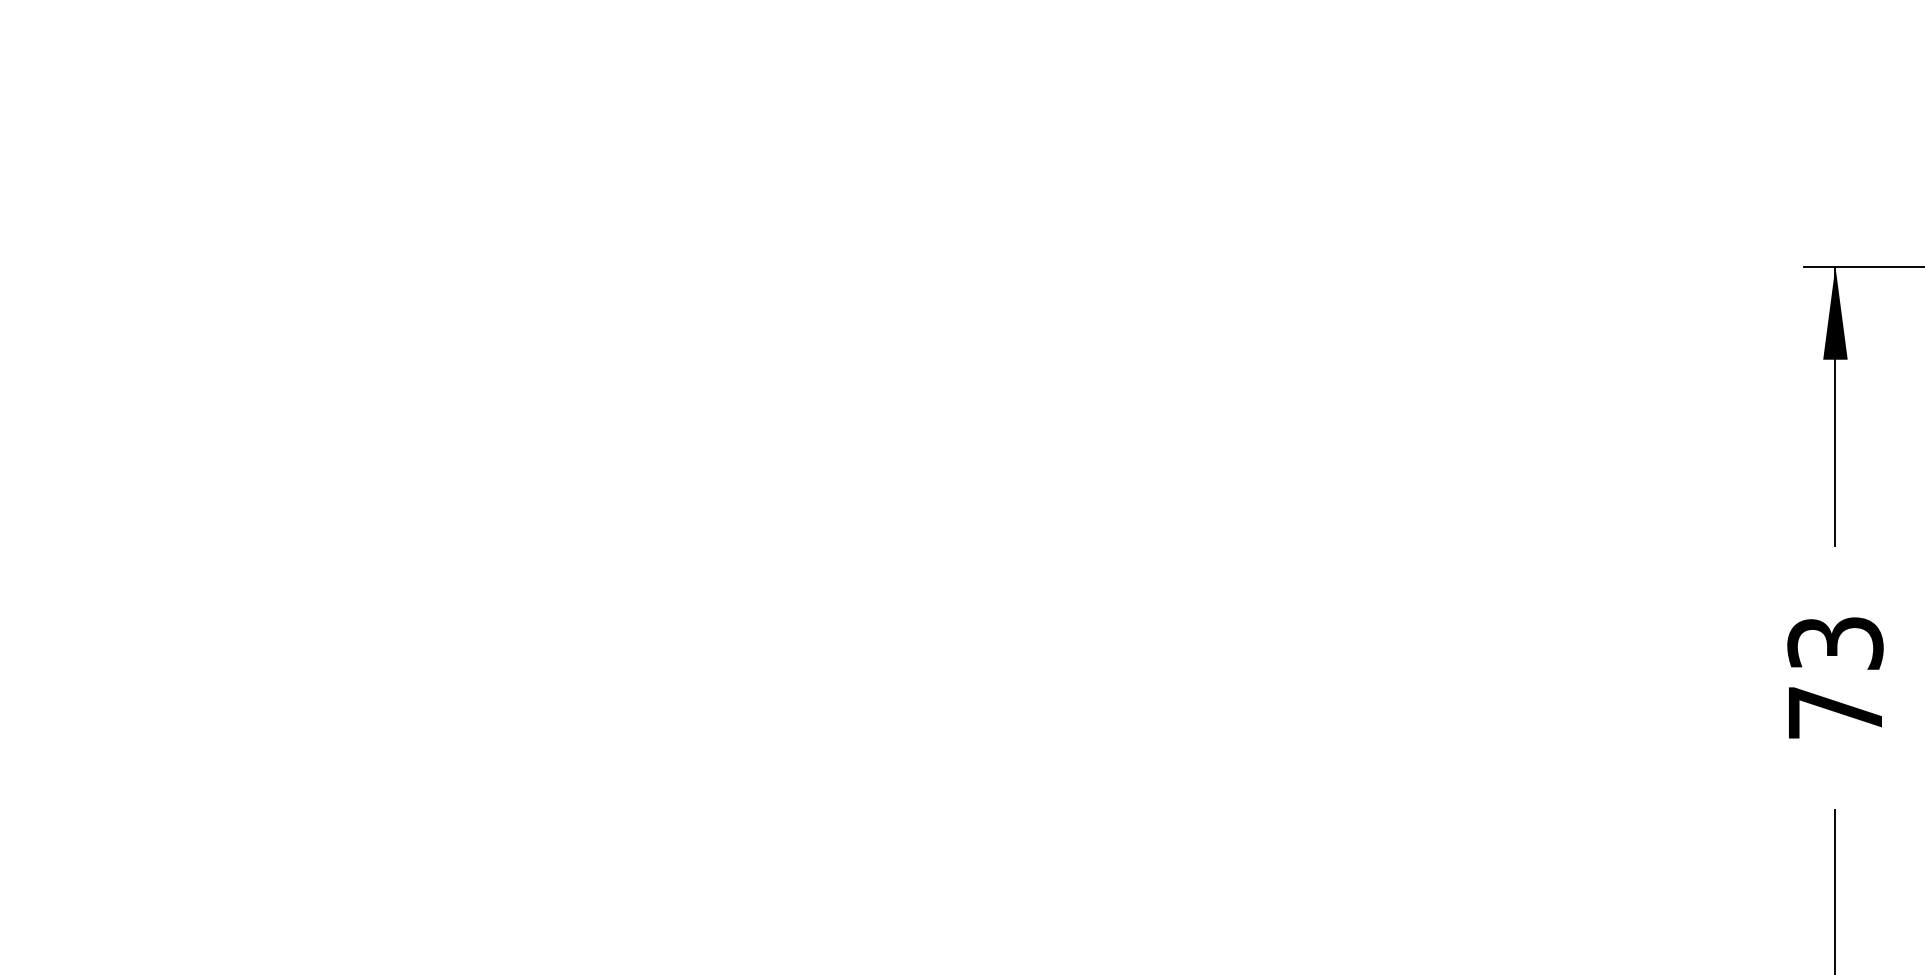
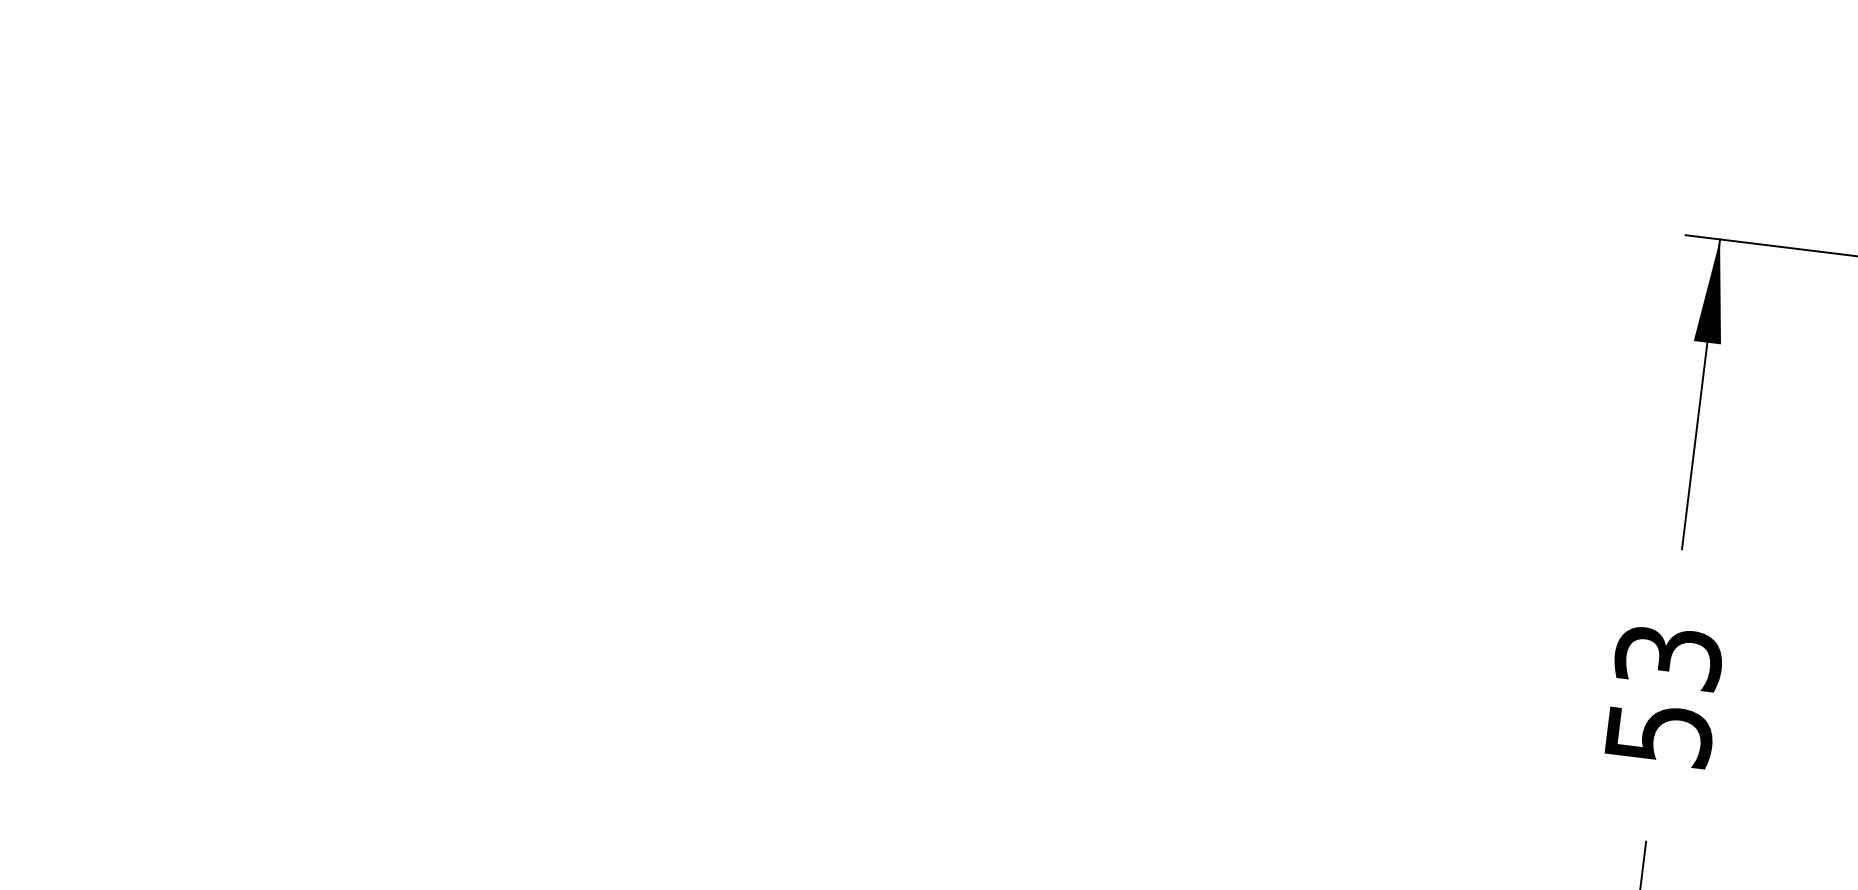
text: (1836, 712) -> (1660, 734), 73 -> 53

